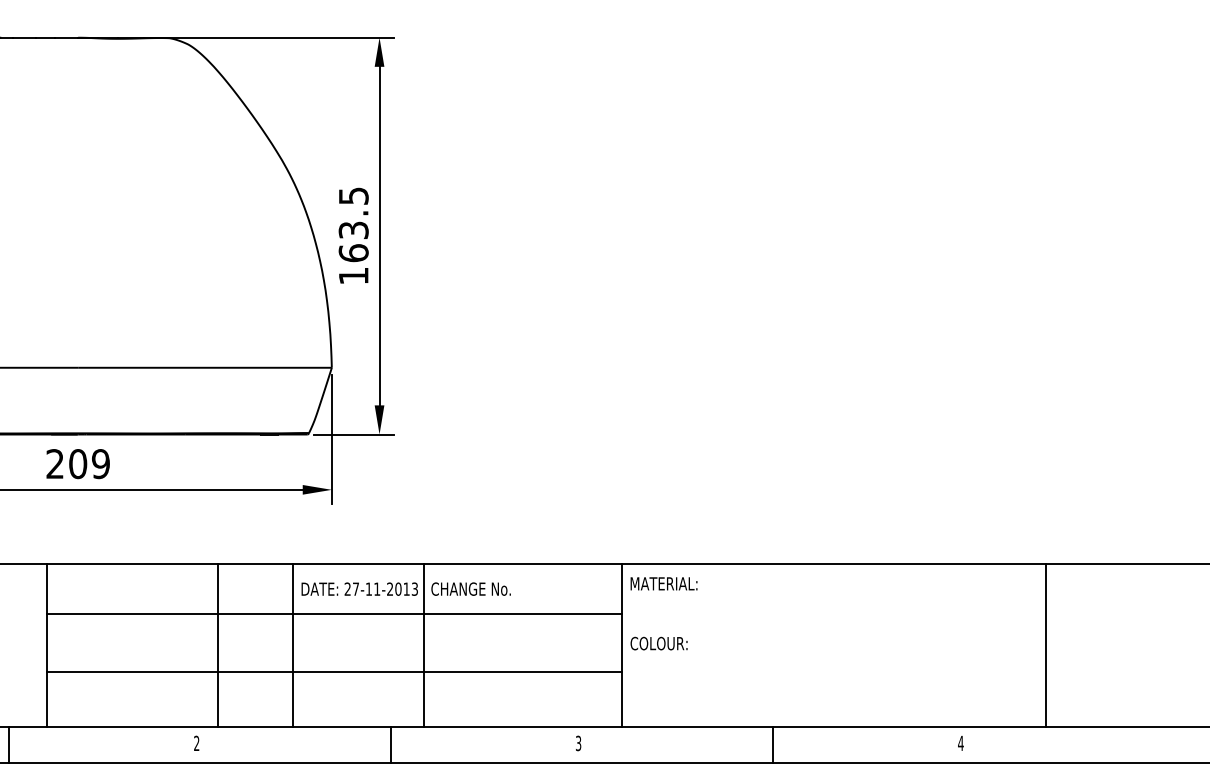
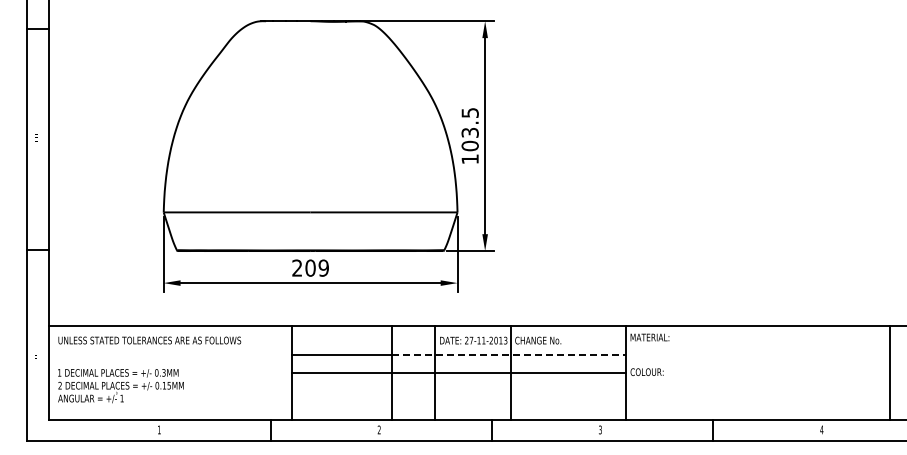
text: (352, 252) -> (469, 145), 163.5 -> 103.5
line: (419, 613) -> (508, 354), solid -> dashed
line: (1046, 645) -> (890, 373), moved
line: (333, 671) -> (458, 373), moved

